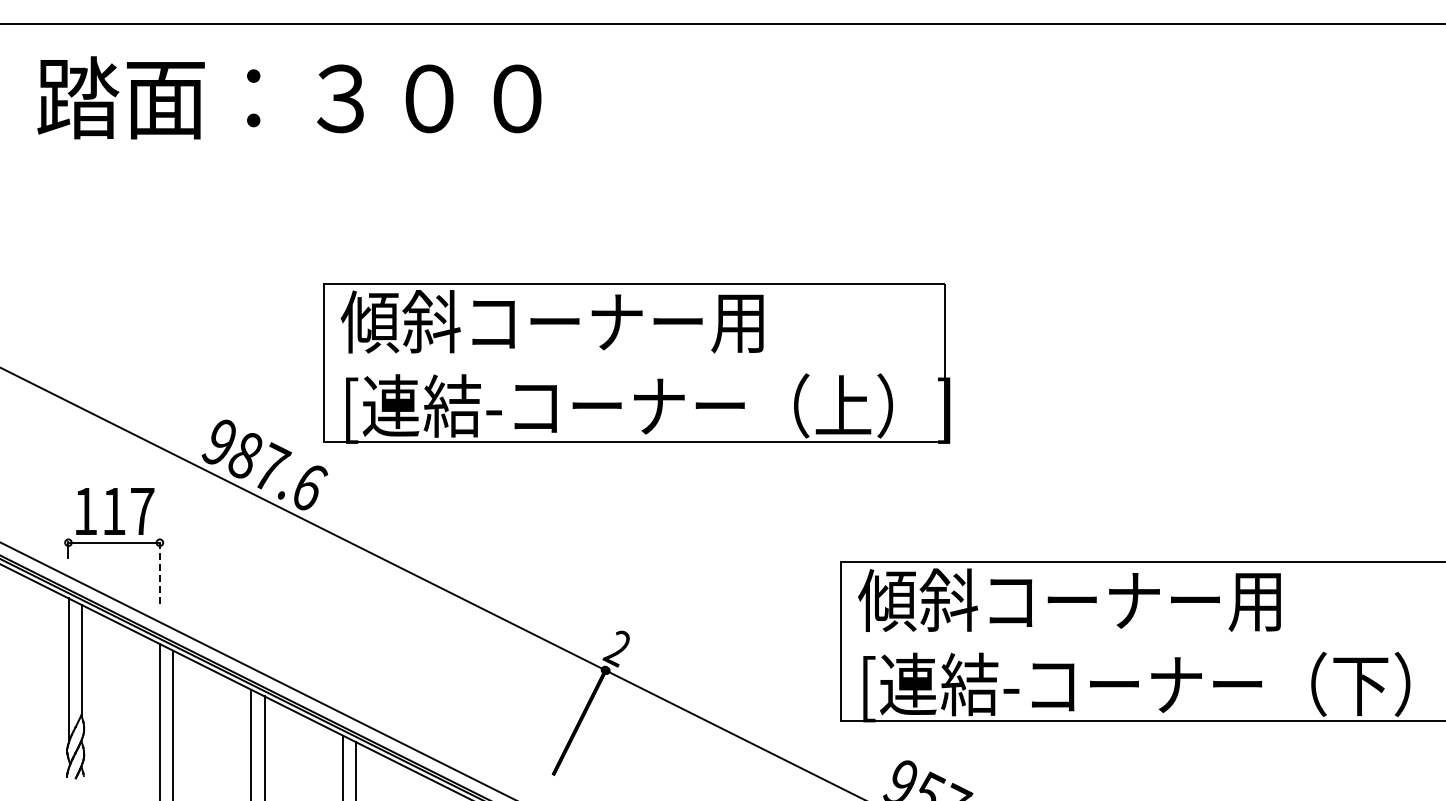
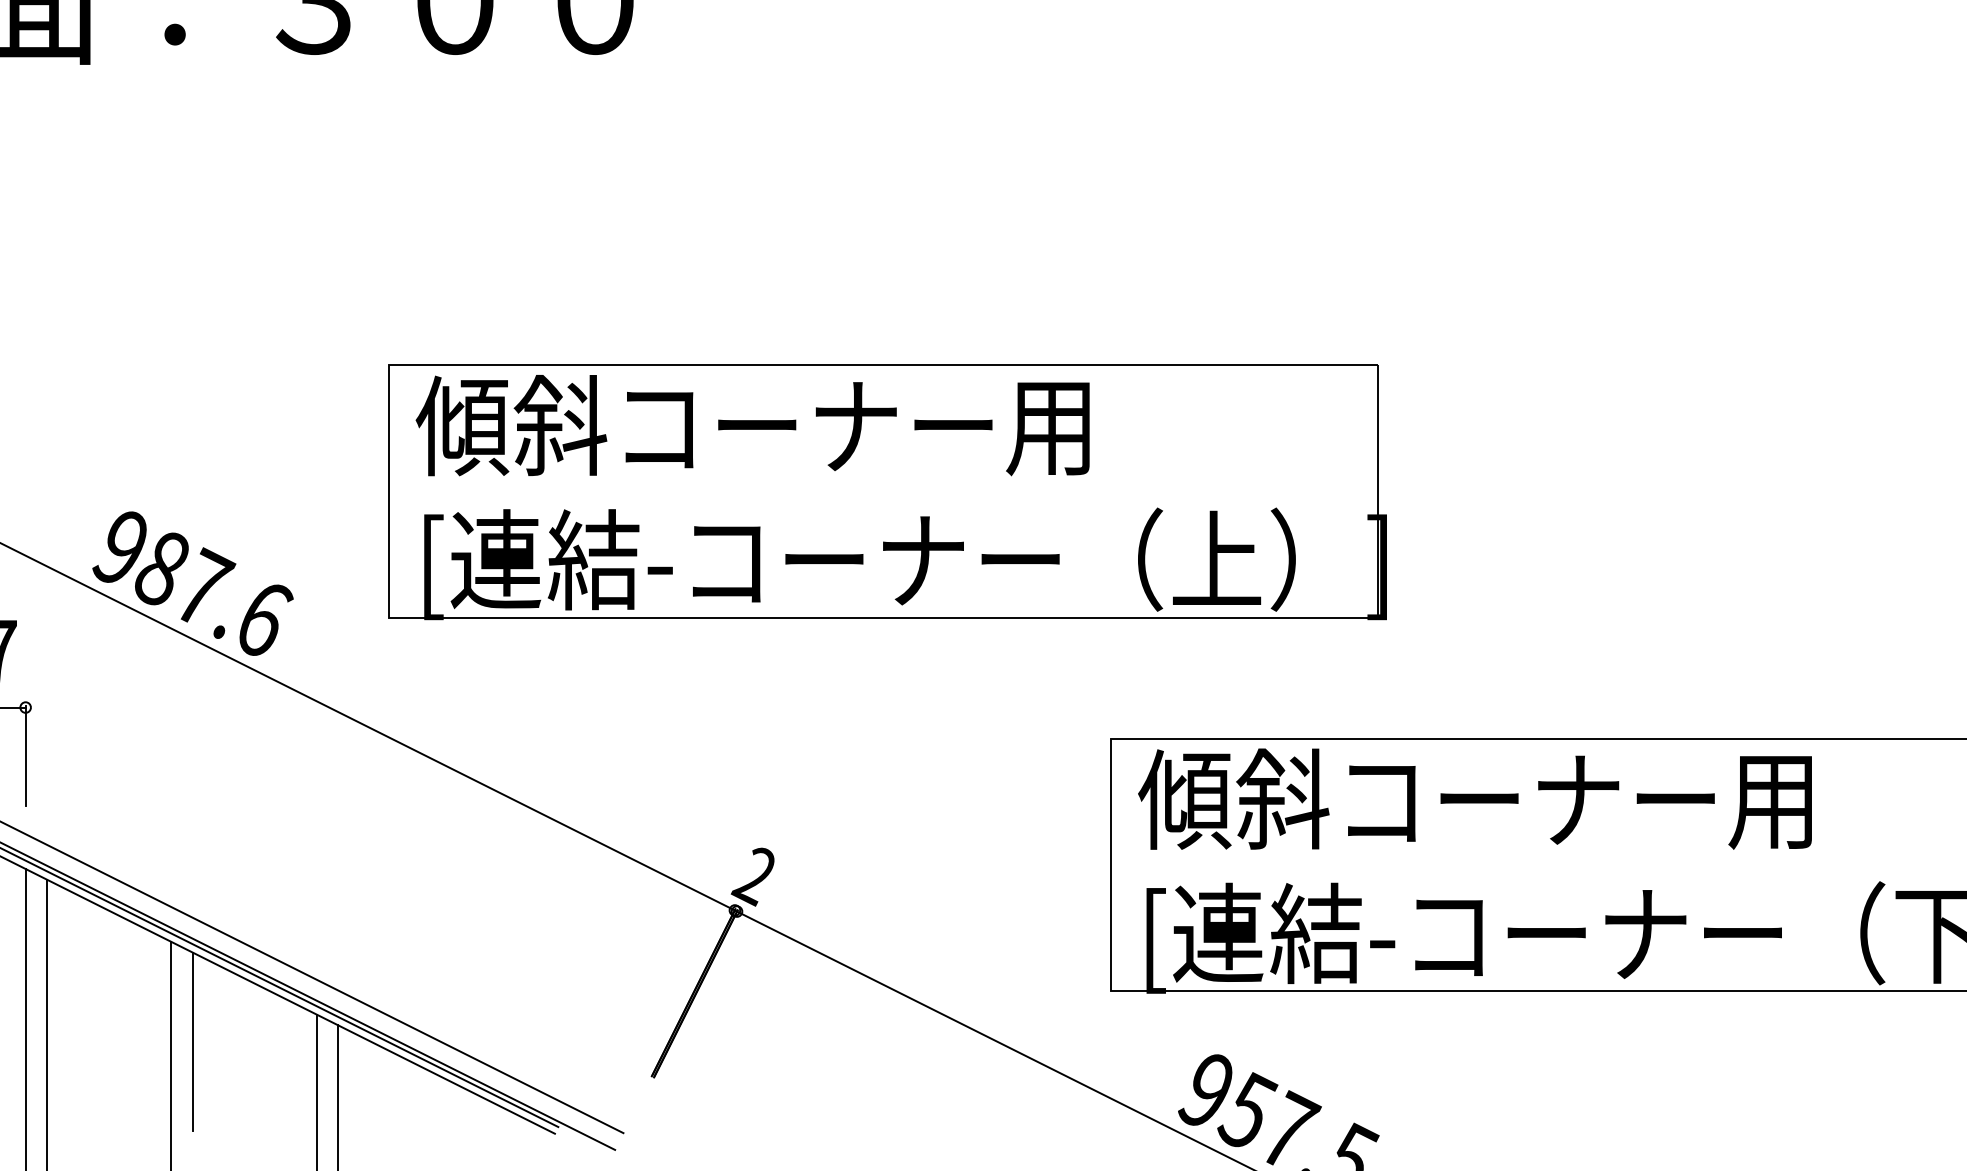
part: (636, 363) -> (887, 492), moved
line: (159, 572) -> (25, 754), dashed -> solid

